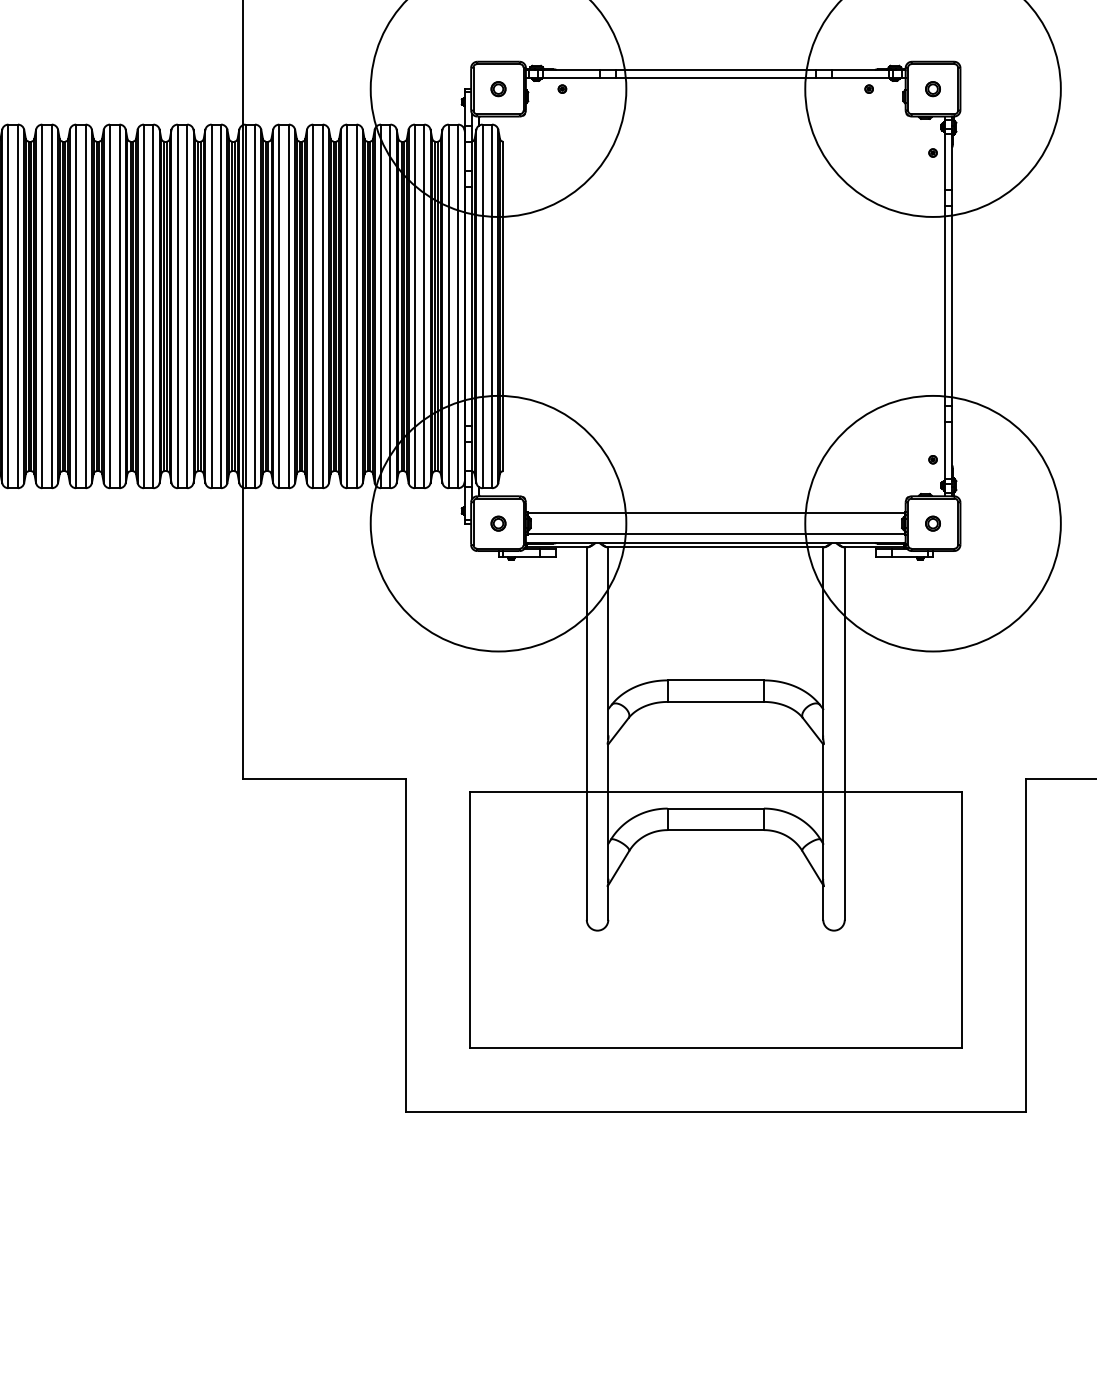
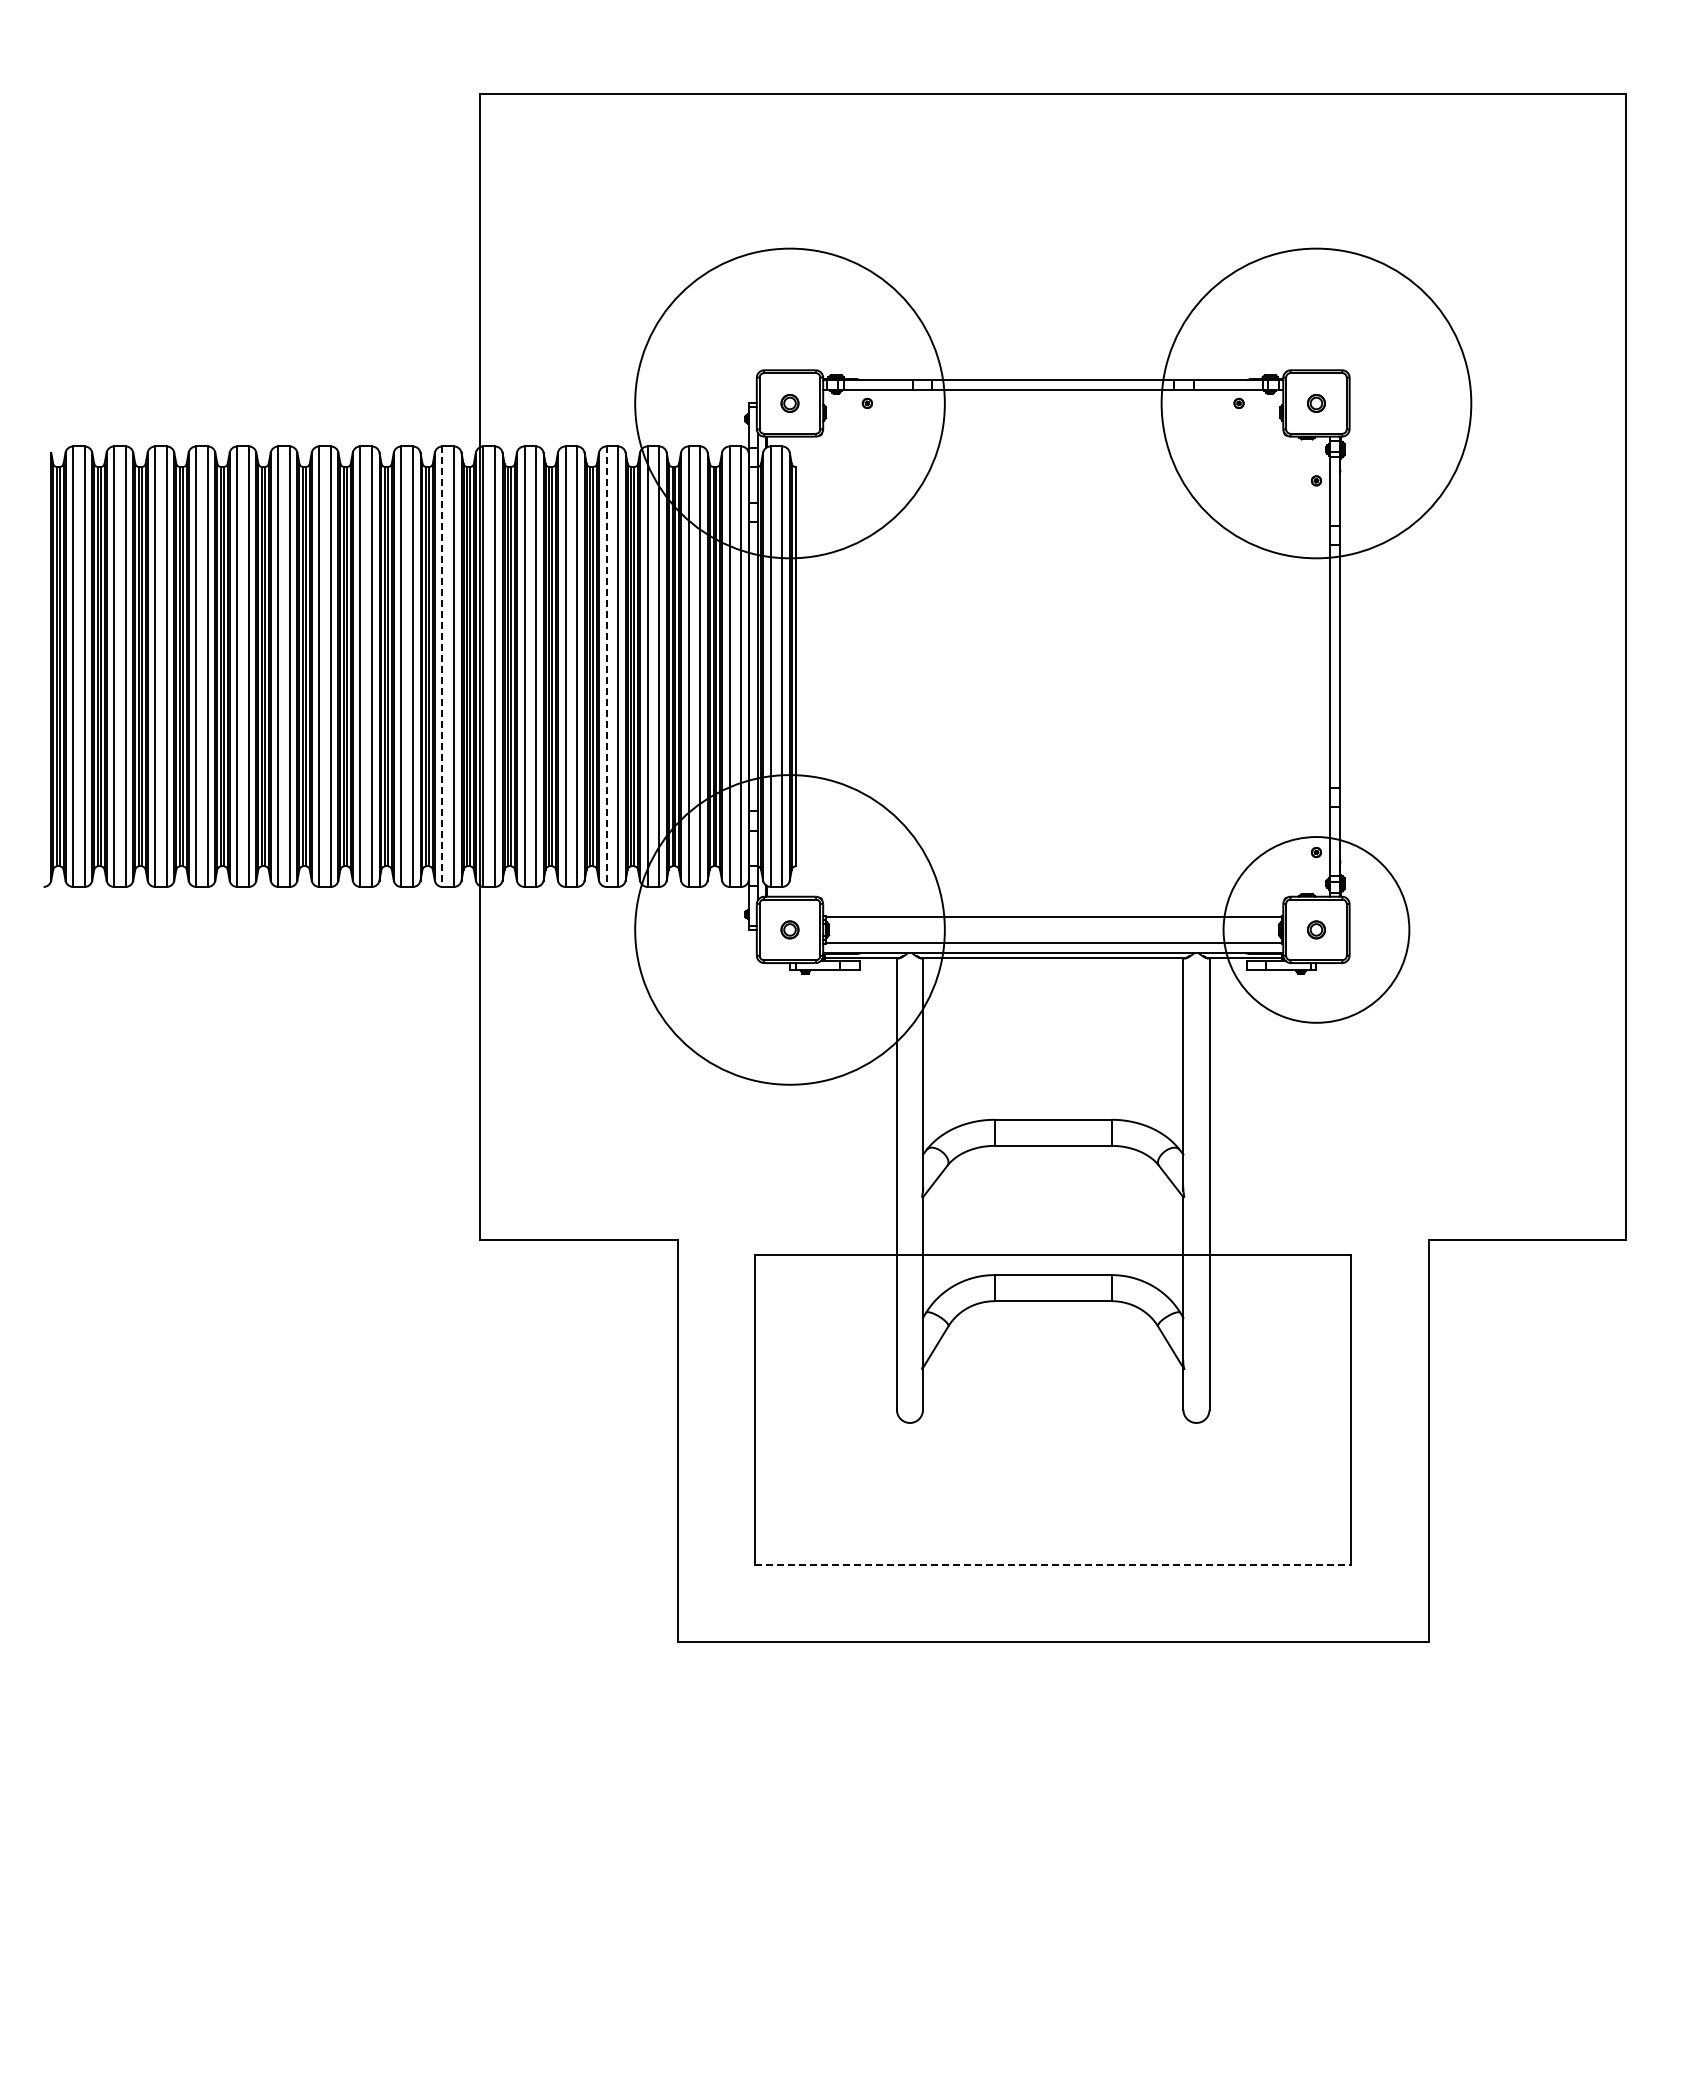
line: (211, 307) -> (442, 667), solid -> dashed
line: (347, 307) -> (606, 667), solid -> dashed
circle: (933, 523) -> (1316, 929), size x0.6
line: (716, 1047) -> (1053, 1564), solid -> dashed

